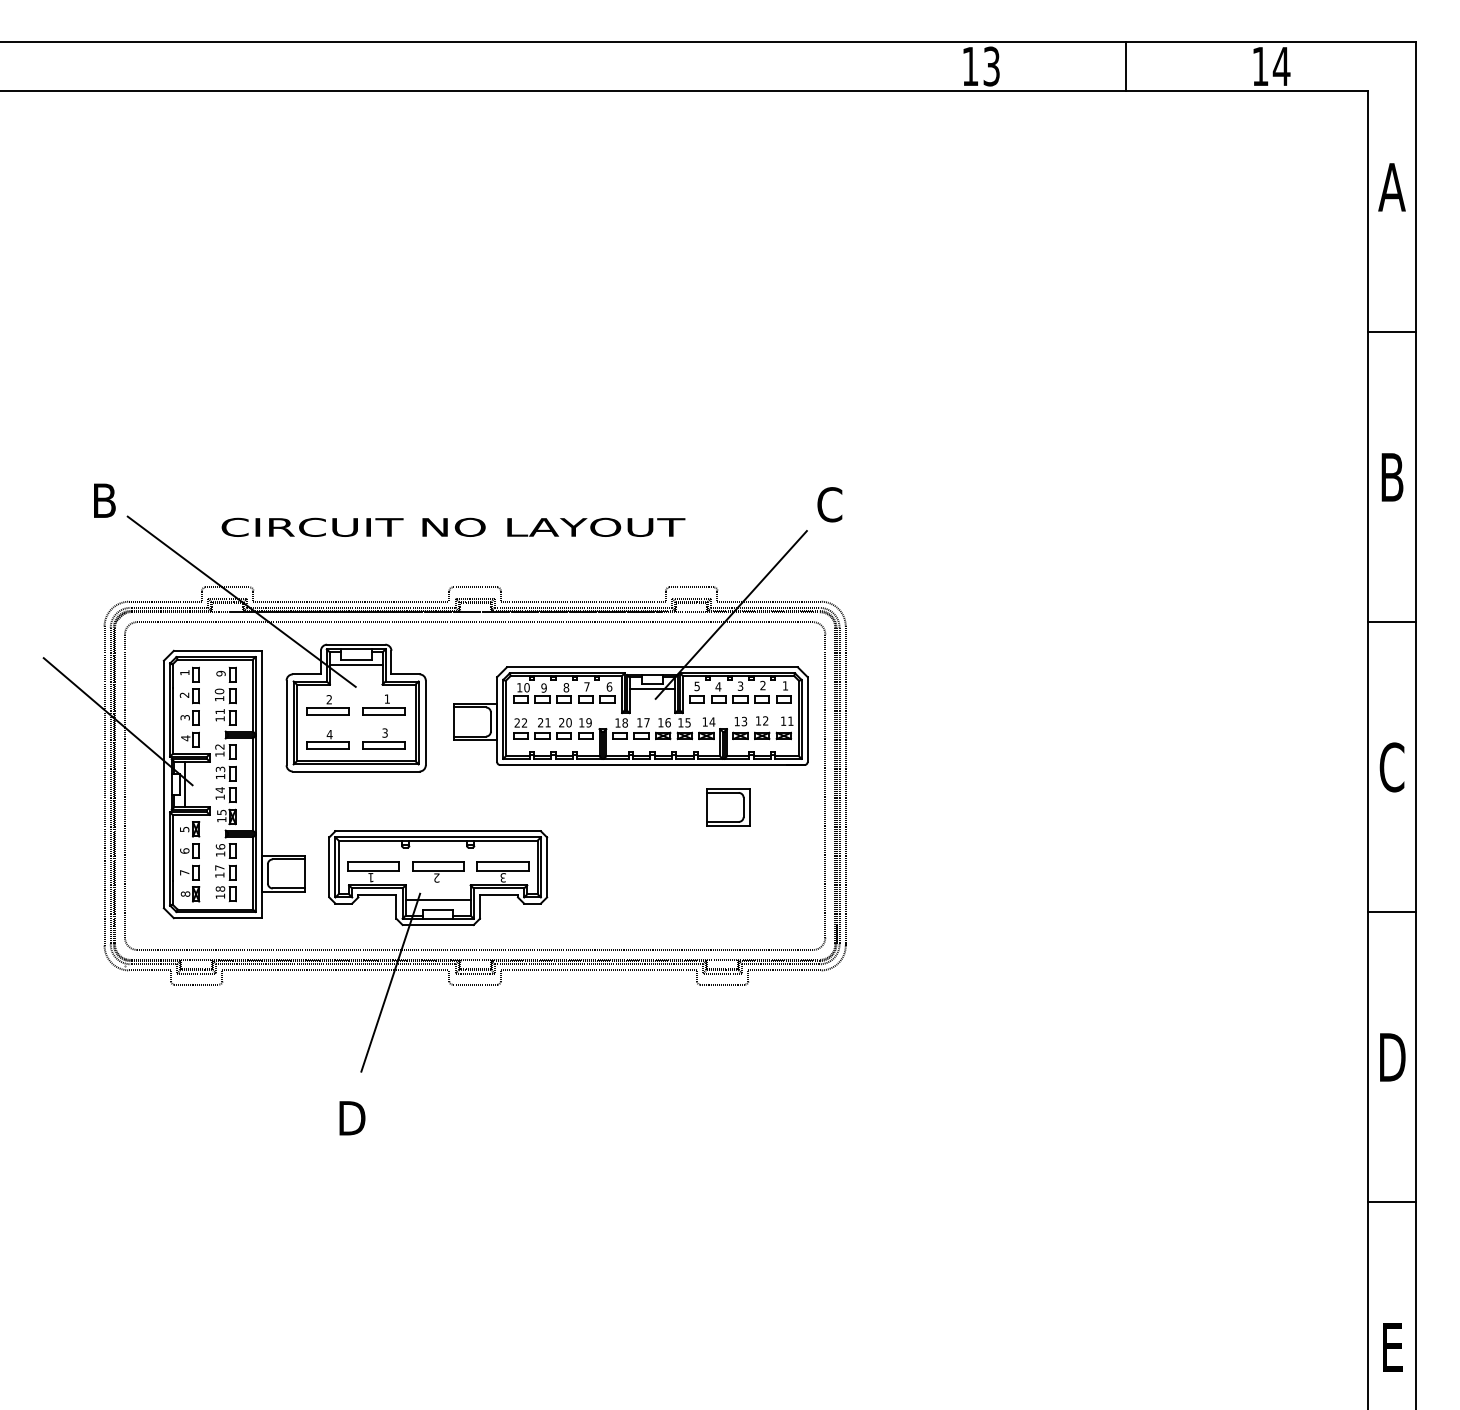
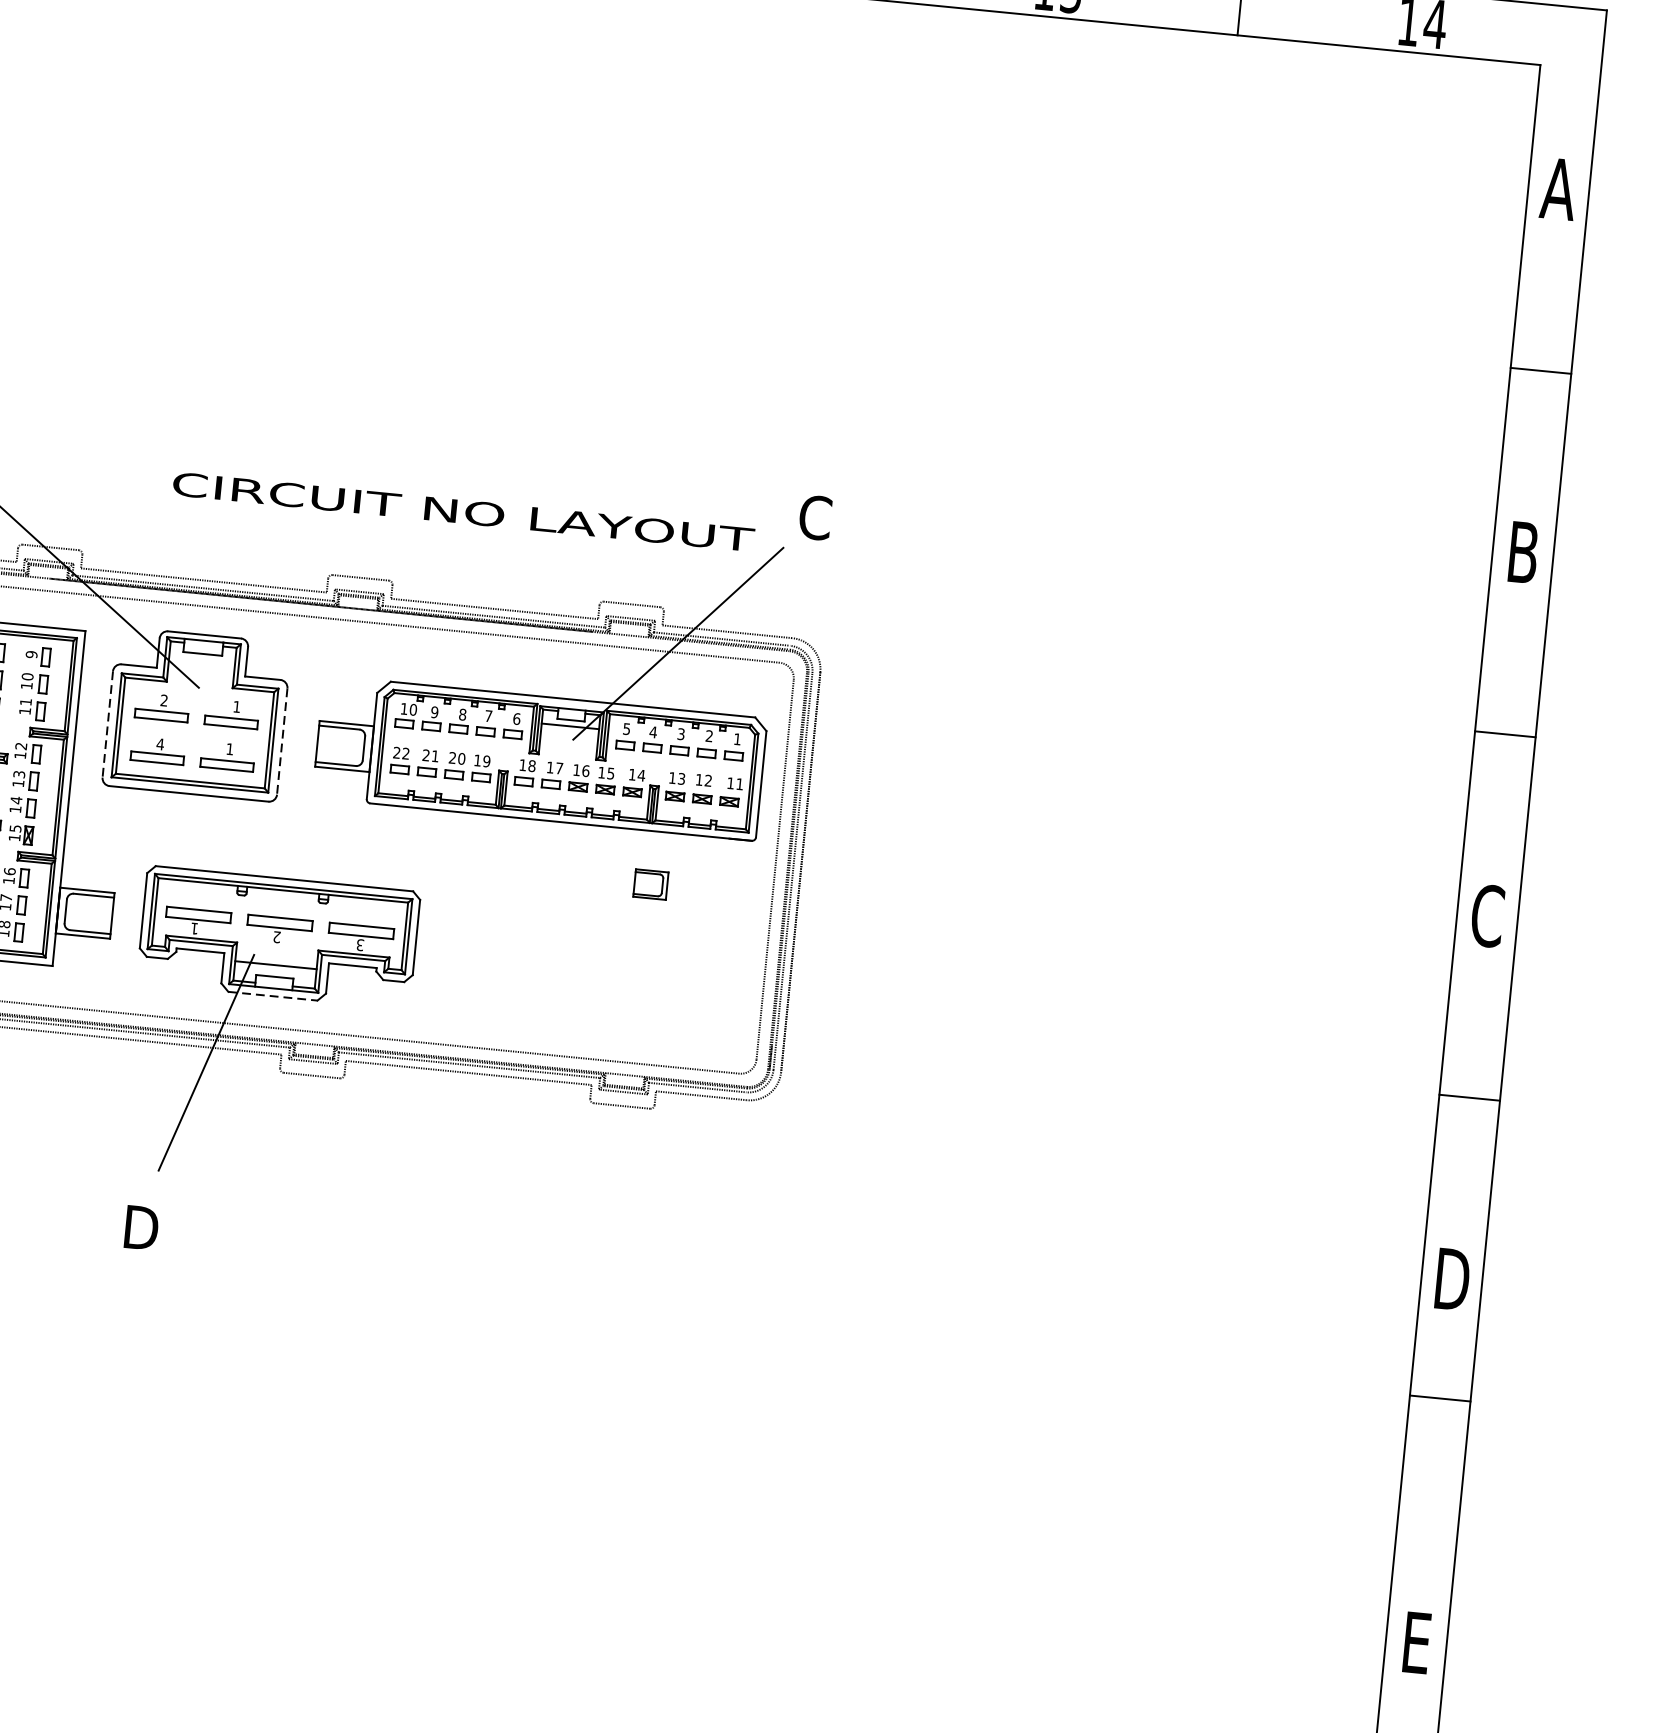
text: (453, 526) -> (463, 510), moved
line: (355, 664) -> (201, 659), removed
line: (286, 723) -> (107, 725), solid -> dashed
line: (425, 723) -> (281, 742), solid -> dashed
text: (384, 732) -> (229, 748), 3 -> 1
part: (728, 807) -> (651, 884), size x0.6
line: (438, 924) -> (273, 995), solid -> dashed
line: (1391, 1202) -> (1439, 1398), moved

